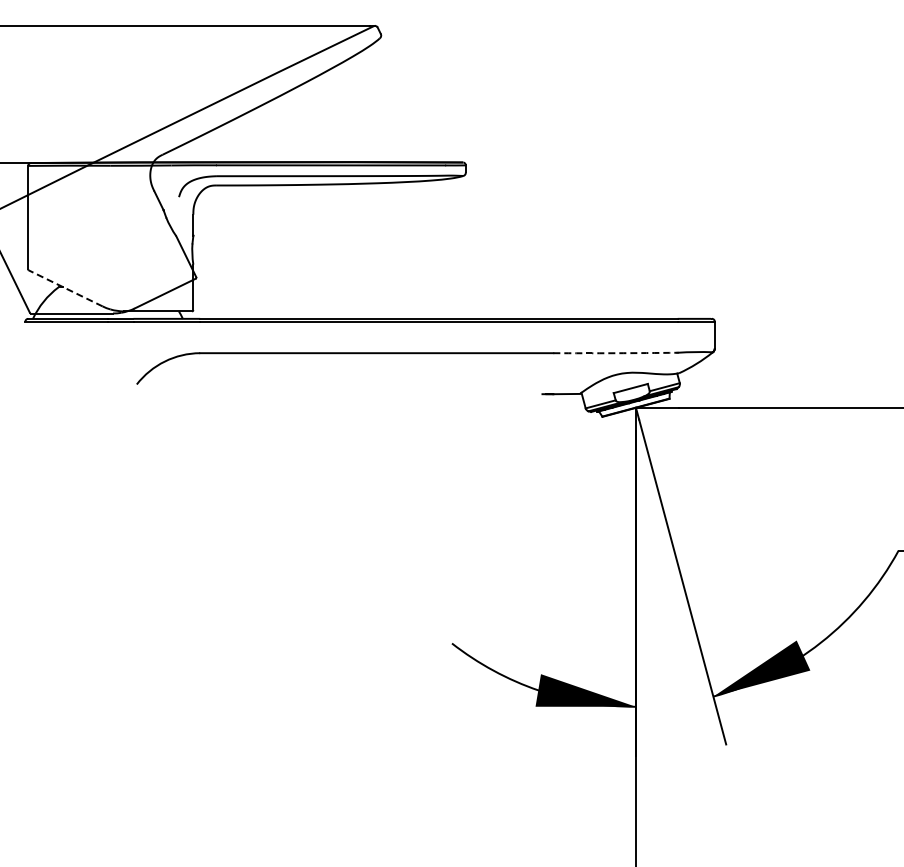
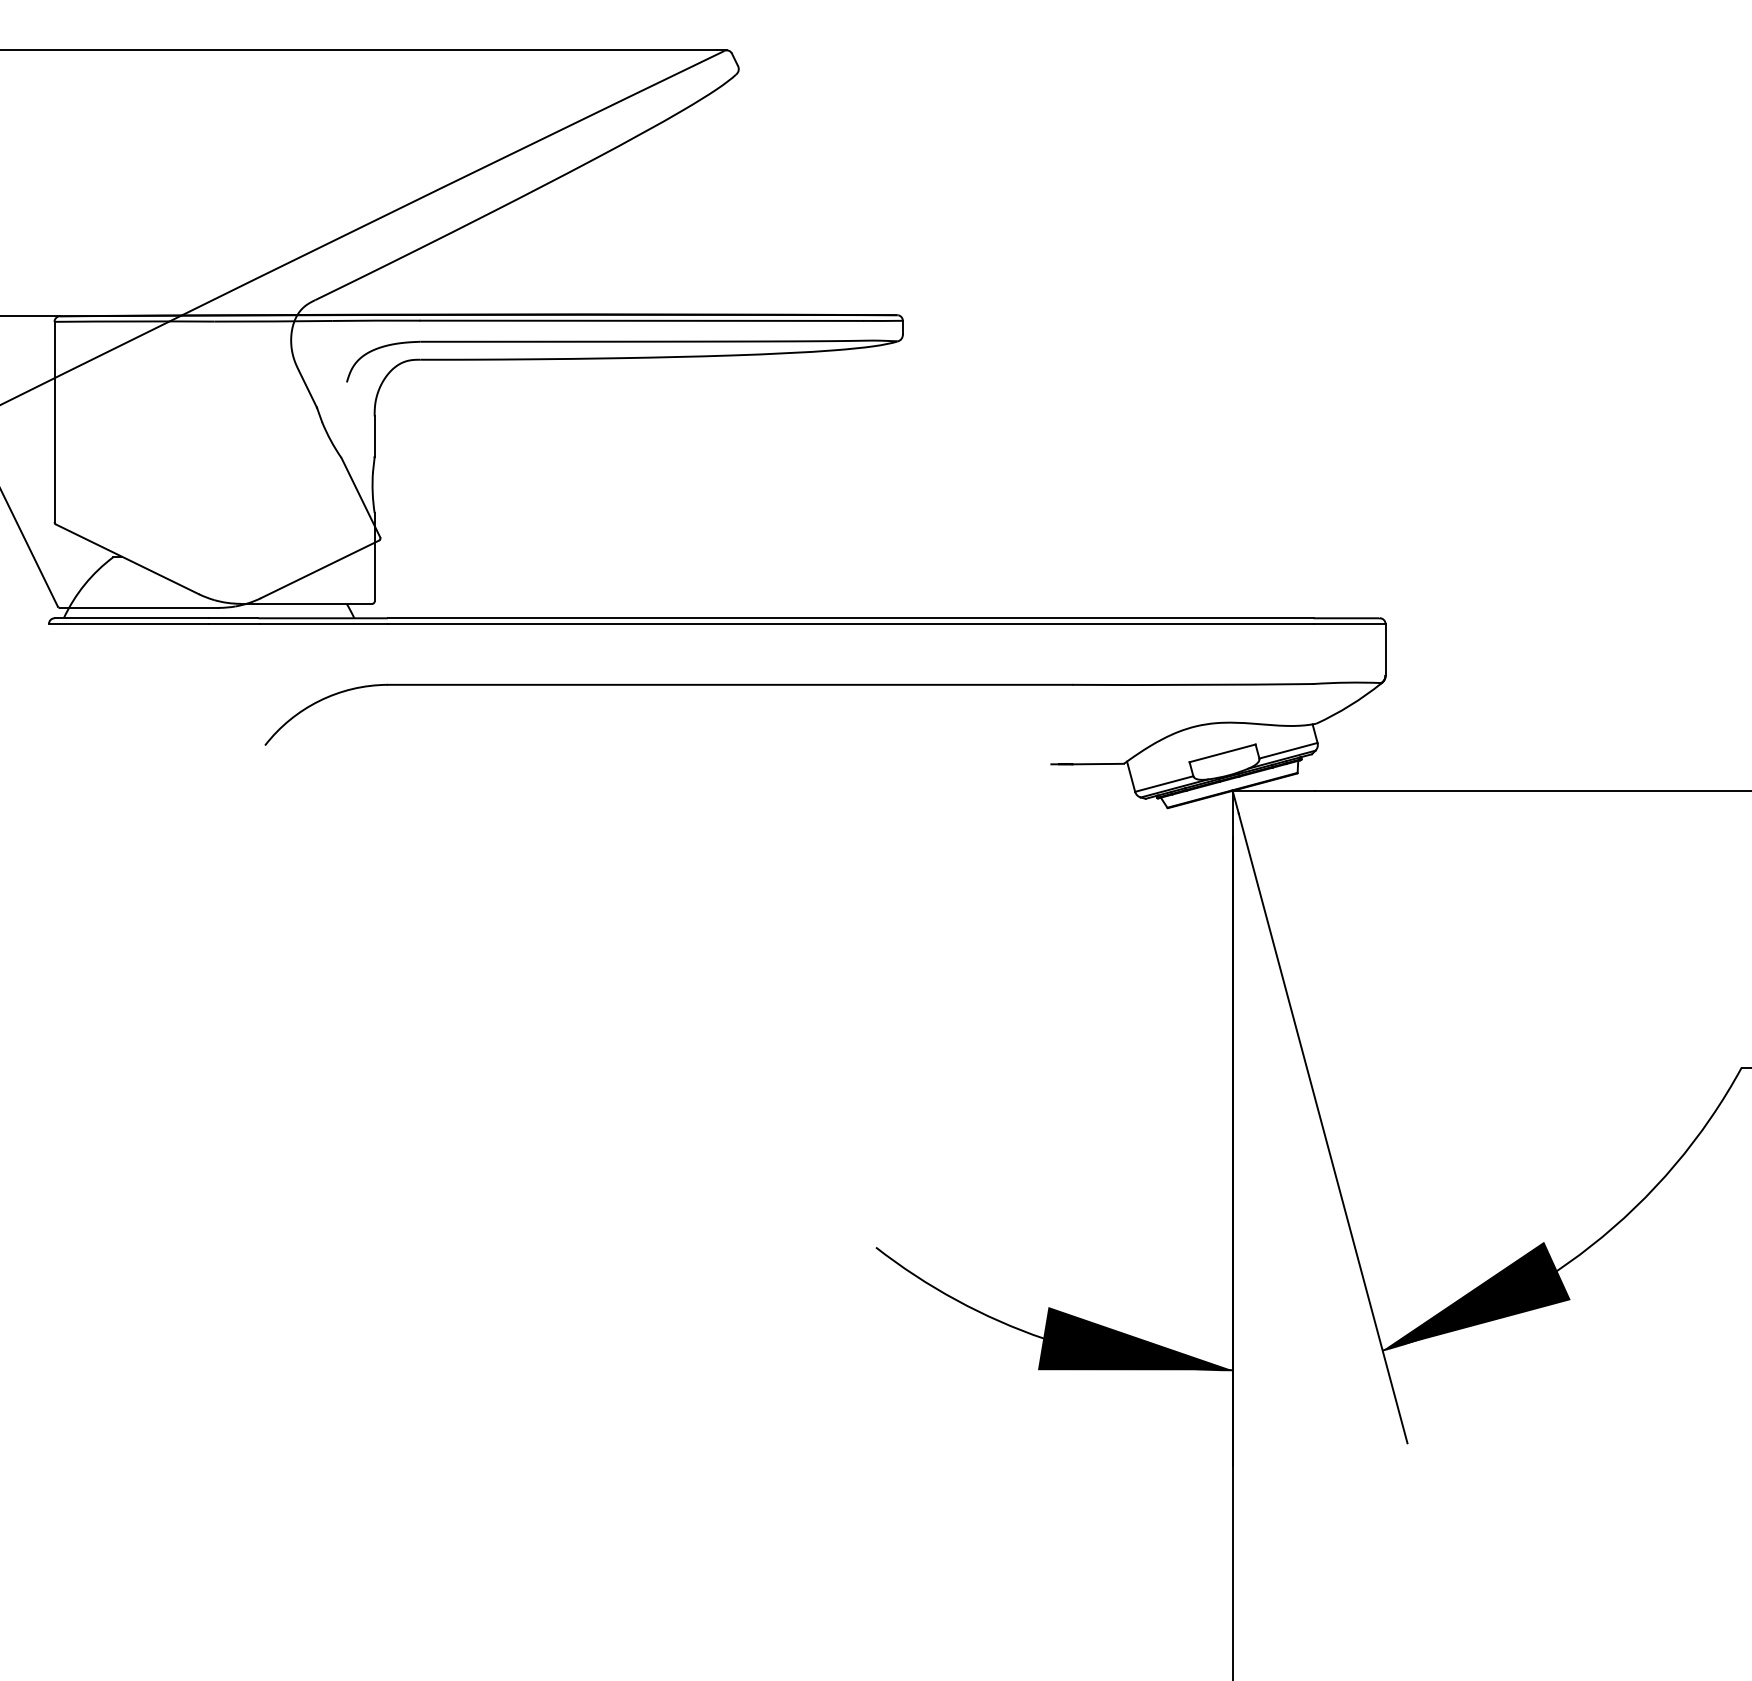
line: (65, 288) -> (126, 559), dashed -> solid
arc: (615, 353) -> (1192, 685), dashed -> solid

